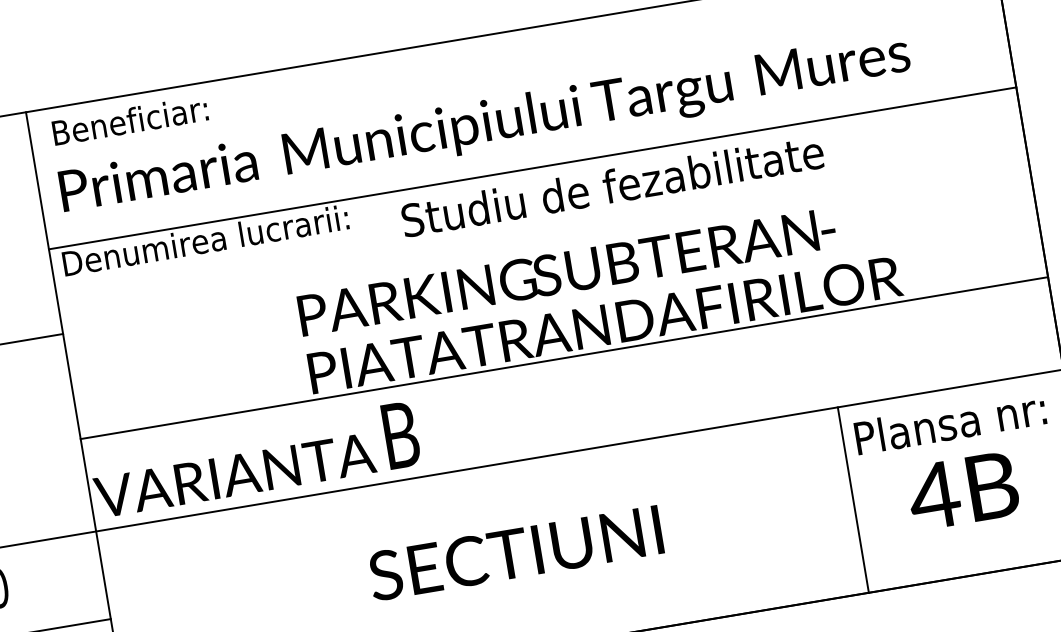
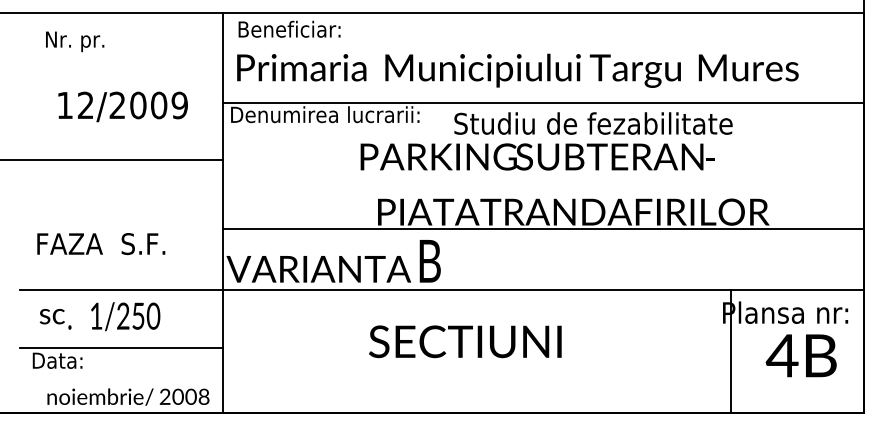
text: (566, 271) -> (537, 156), moved
text: (961, 490) -> (800, 355), moved
line: (852, 499) -> (730, 351), moved
text: (515, 552) -> (465, 341), moved

